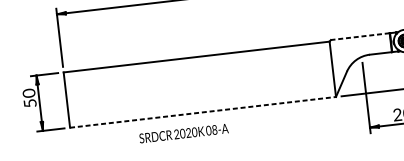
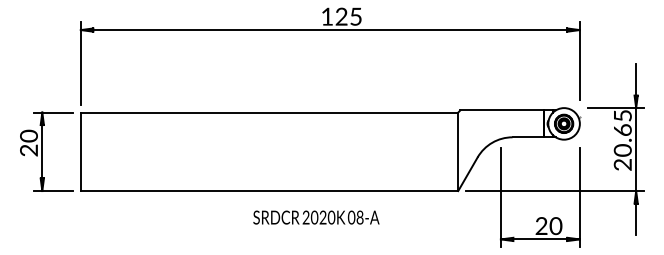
line: (360, 36) -> (502, 110), dashed -> solid
text: (29, 103) -> (28, 150), 50 -> 20
line: (203, 112) -> (269, 191), dashed -> solid
text: (184, 133) -> (316, 217), moved

